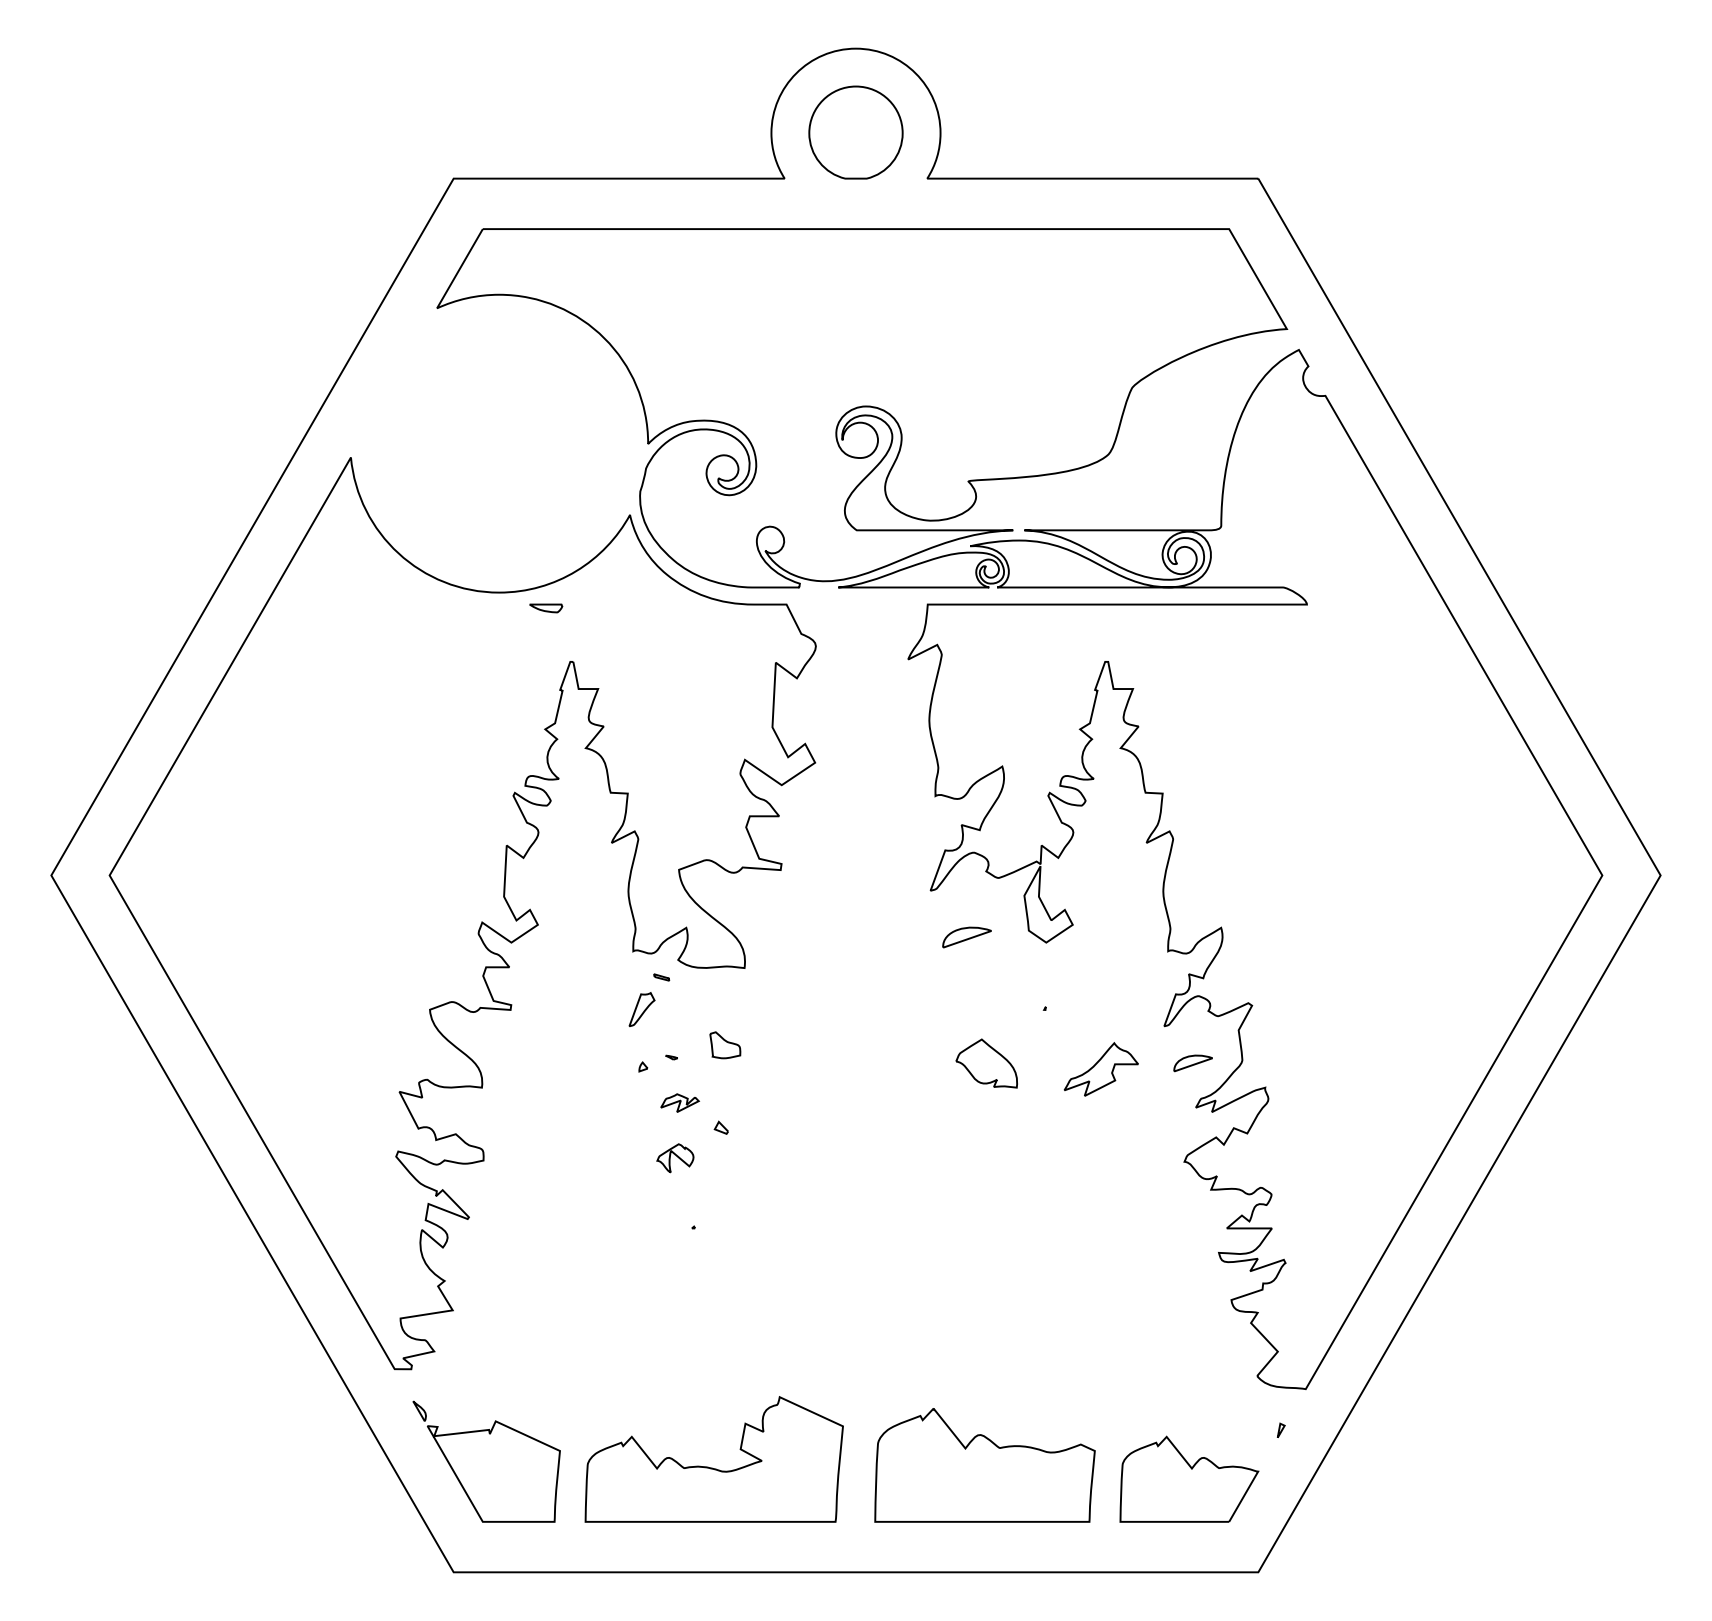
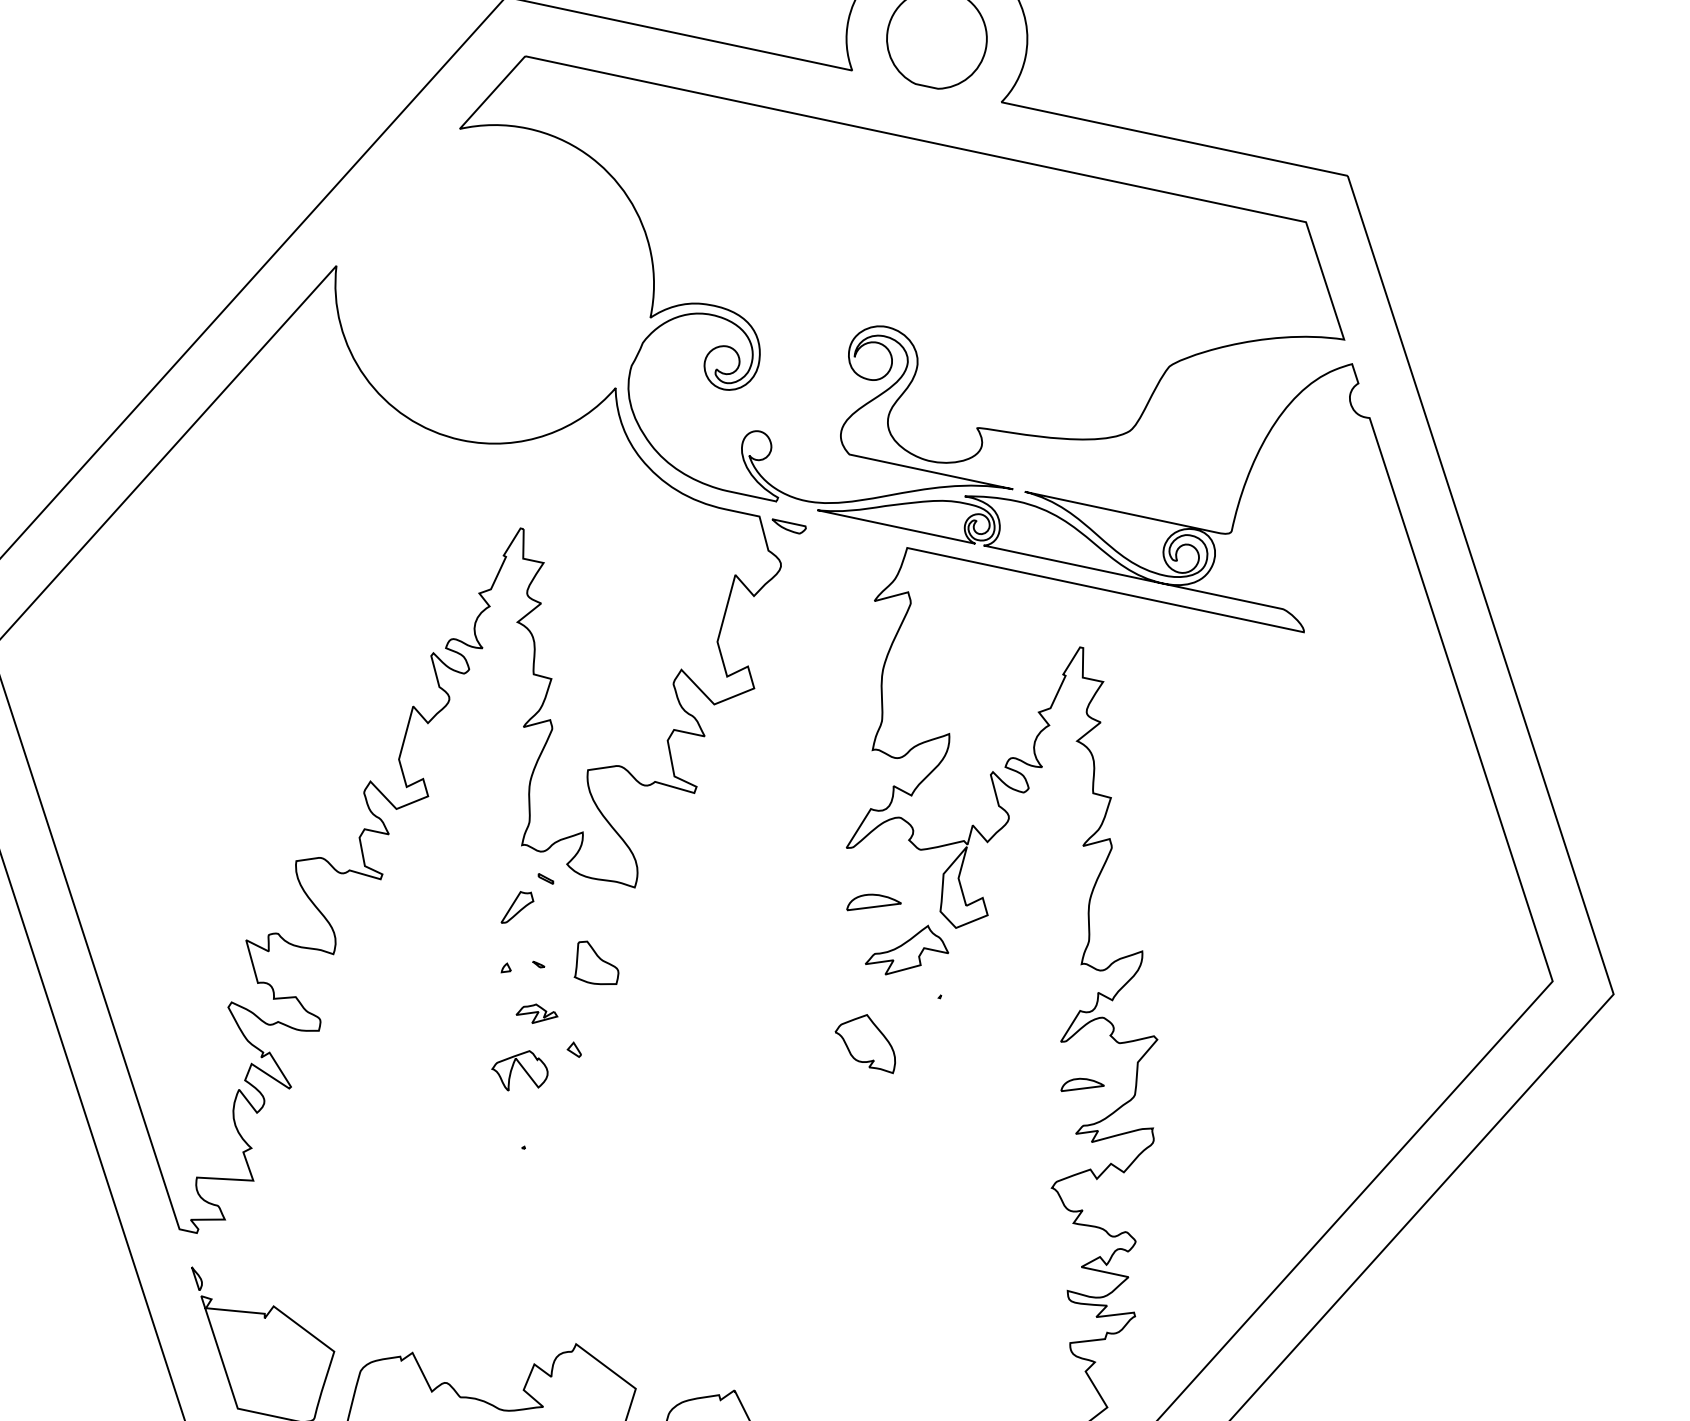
part: (546, 608) -> (788, 527), moved
part: (725, 1044) -> (597, 963), size x1.43
part: (1100, 1069) -> (907, 950), moved
part: (675, 1158) -> (520, 1071), size x1.43

